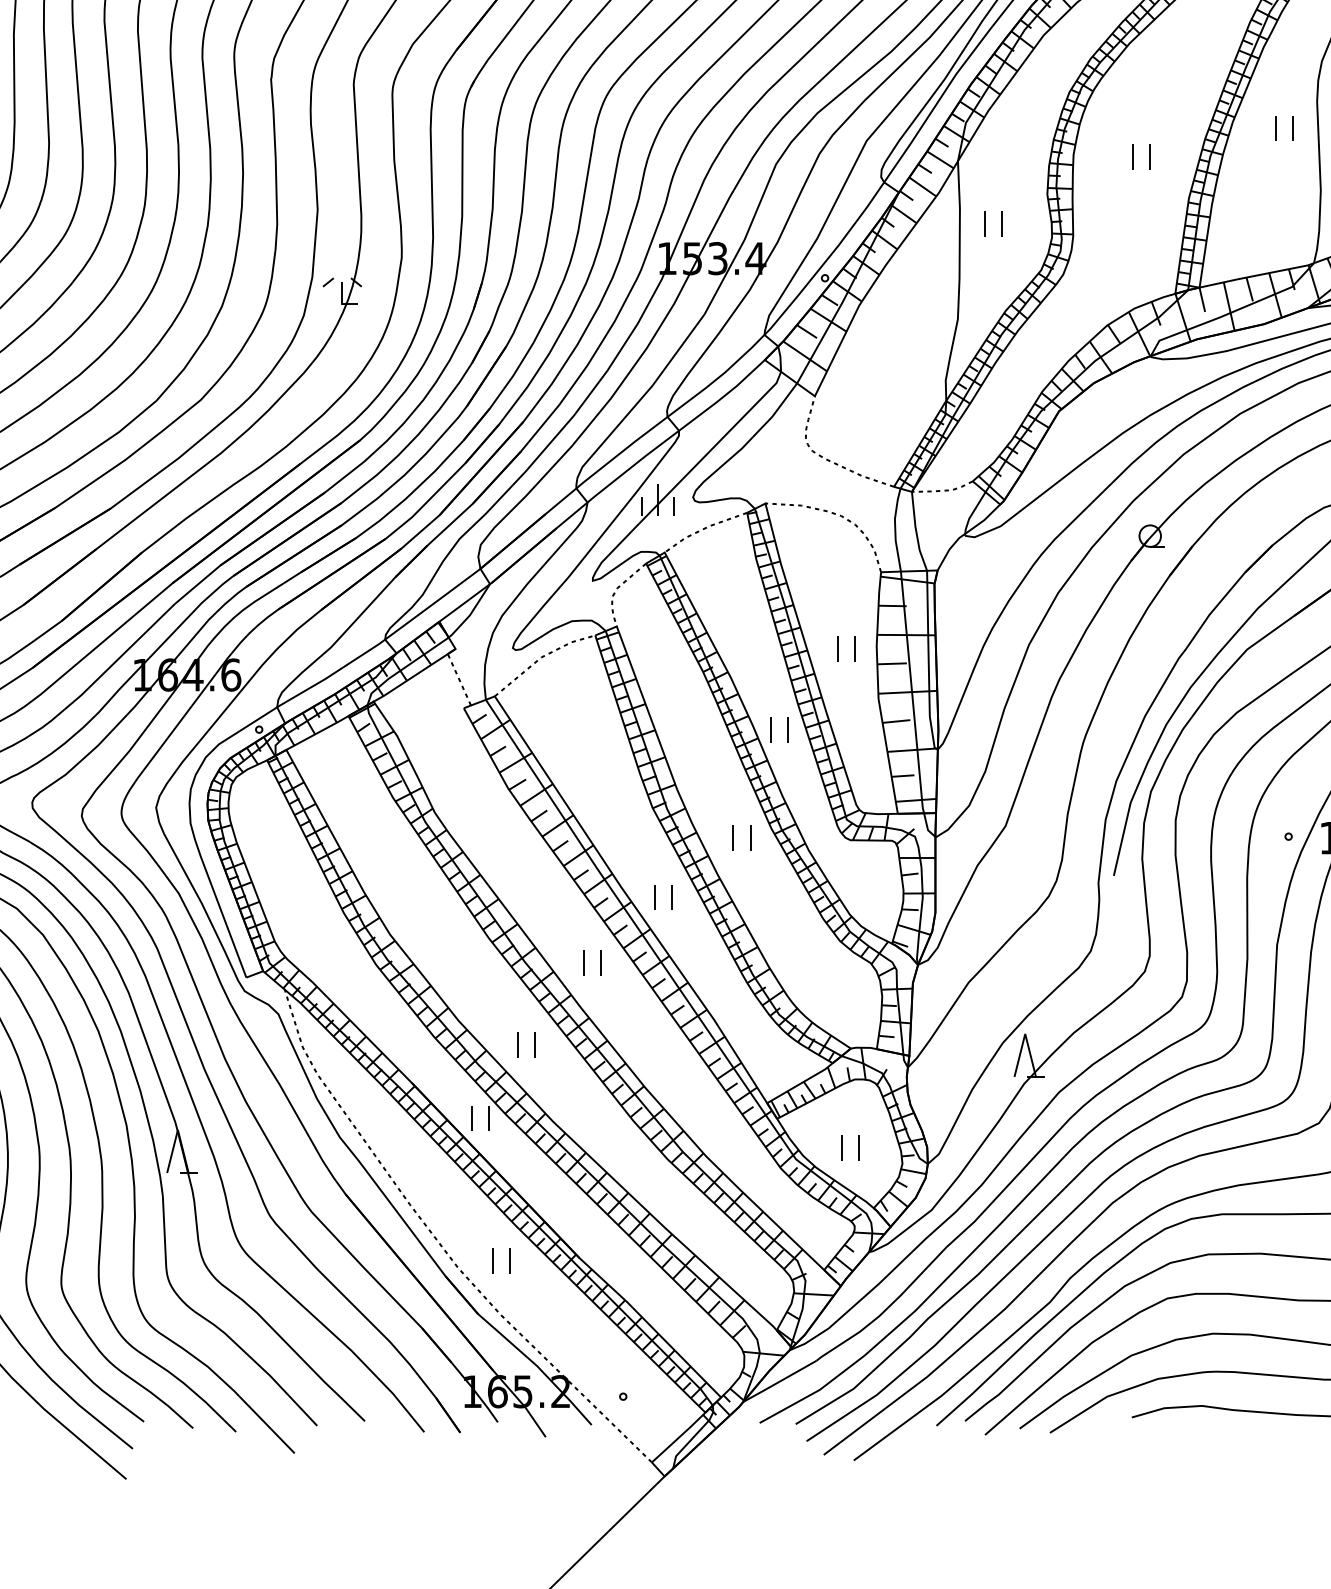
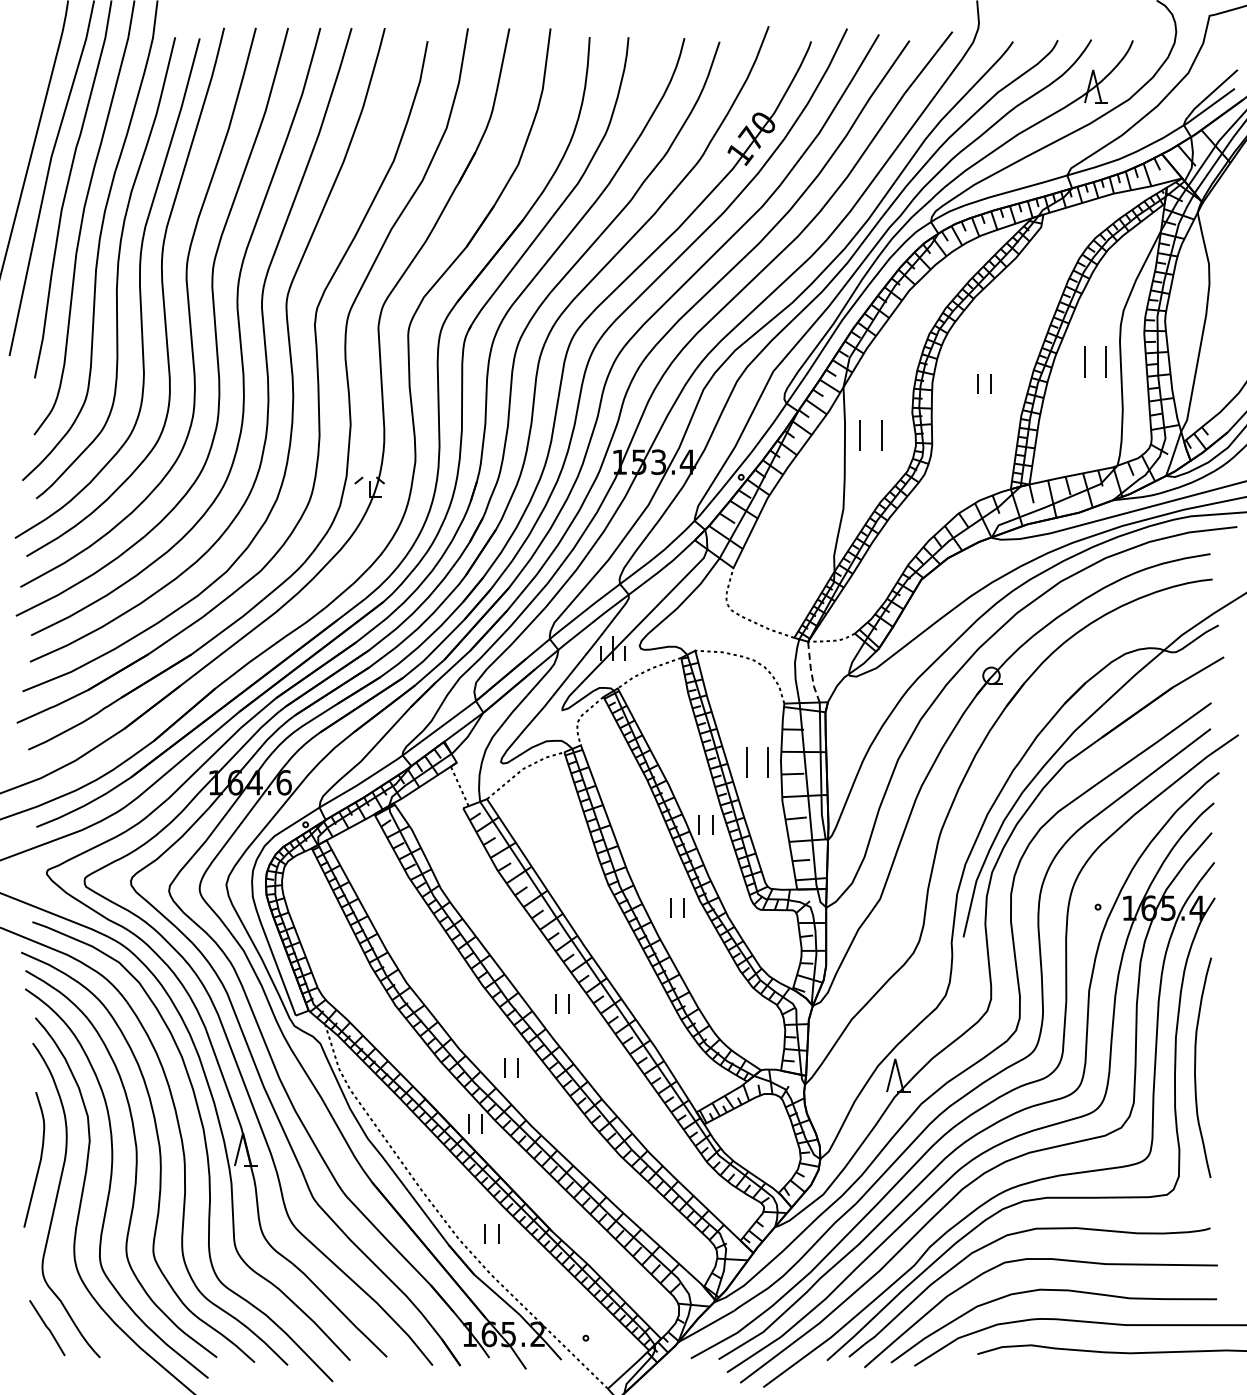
part: (1284, 127) -> (1094, 361), size x1.6
part: (993, 222) -> (870, 434), size x1.6
line: (916, 531) -> (811, 672), solid -> dashed
part: (846, 648) -> (757, 762), size x1.6
part: (663, 896) -> (616, 953), removed
part: (850, 1147) -> (760, 1146), removed

